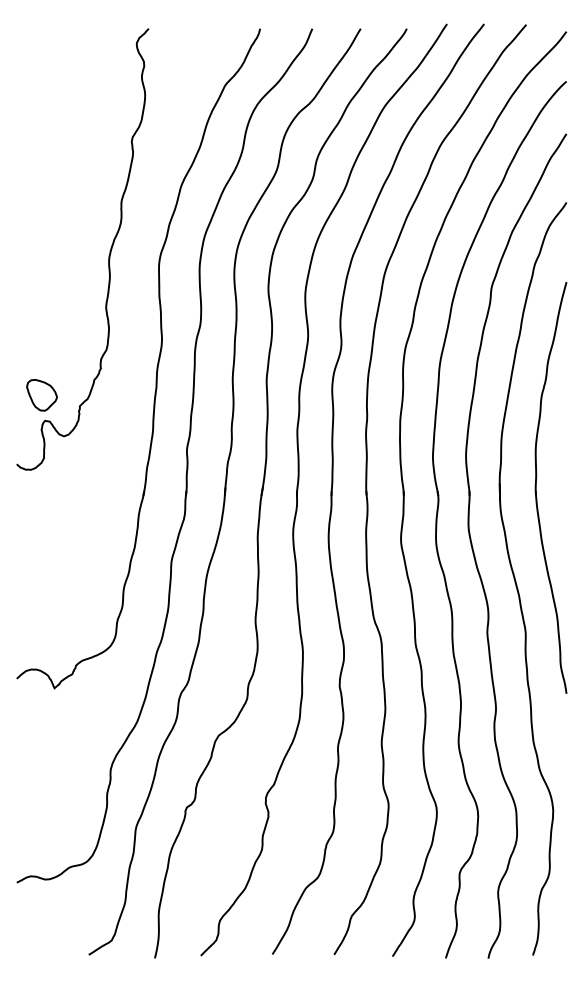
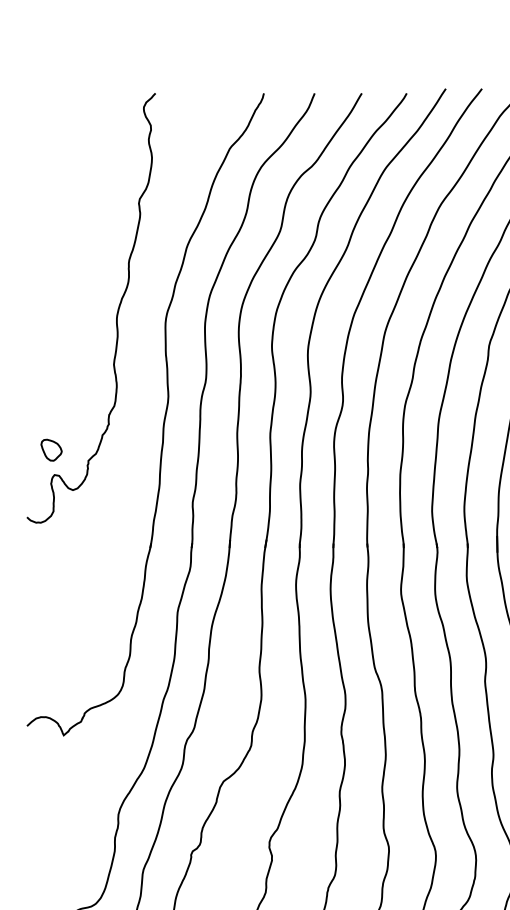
part: (41, 395) -> (51, 450), size x0.7

